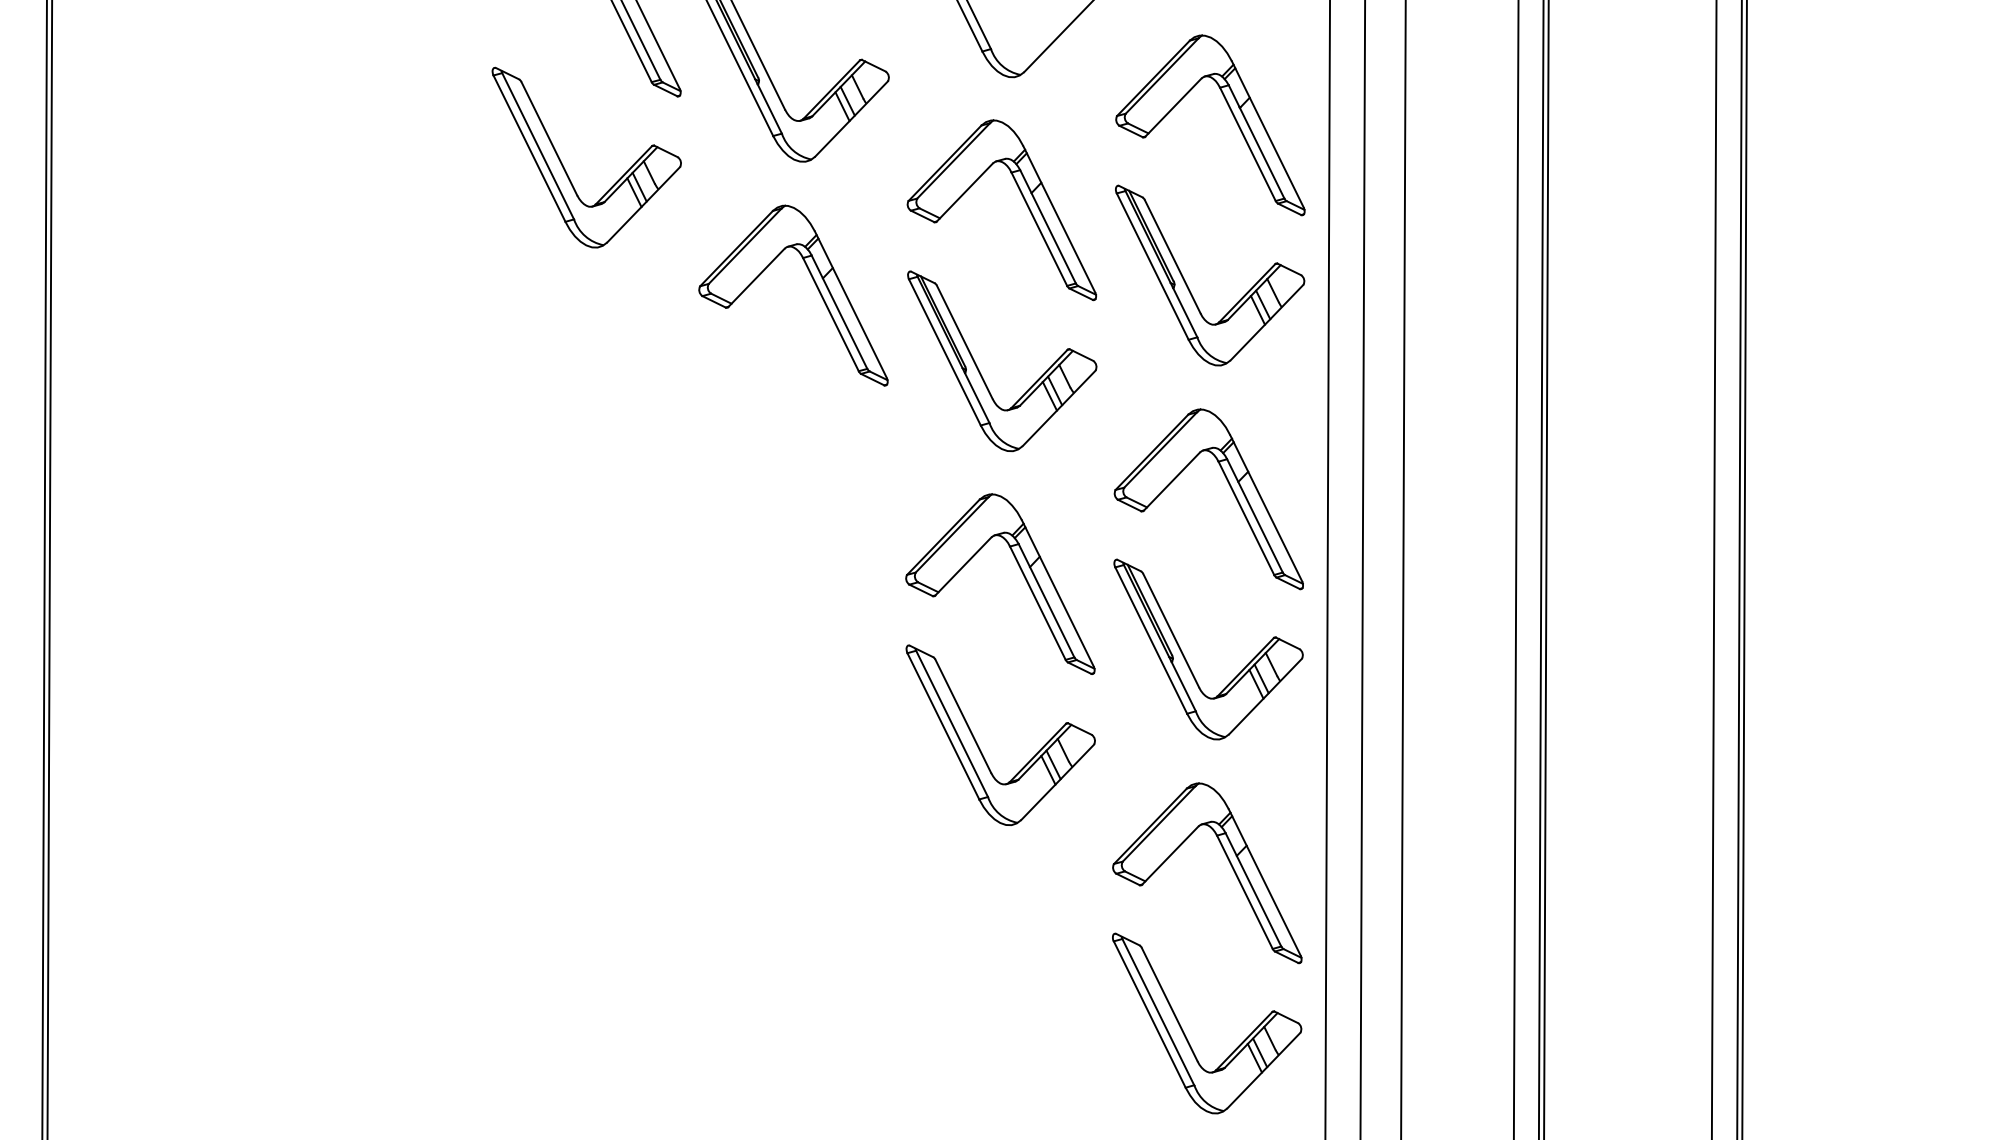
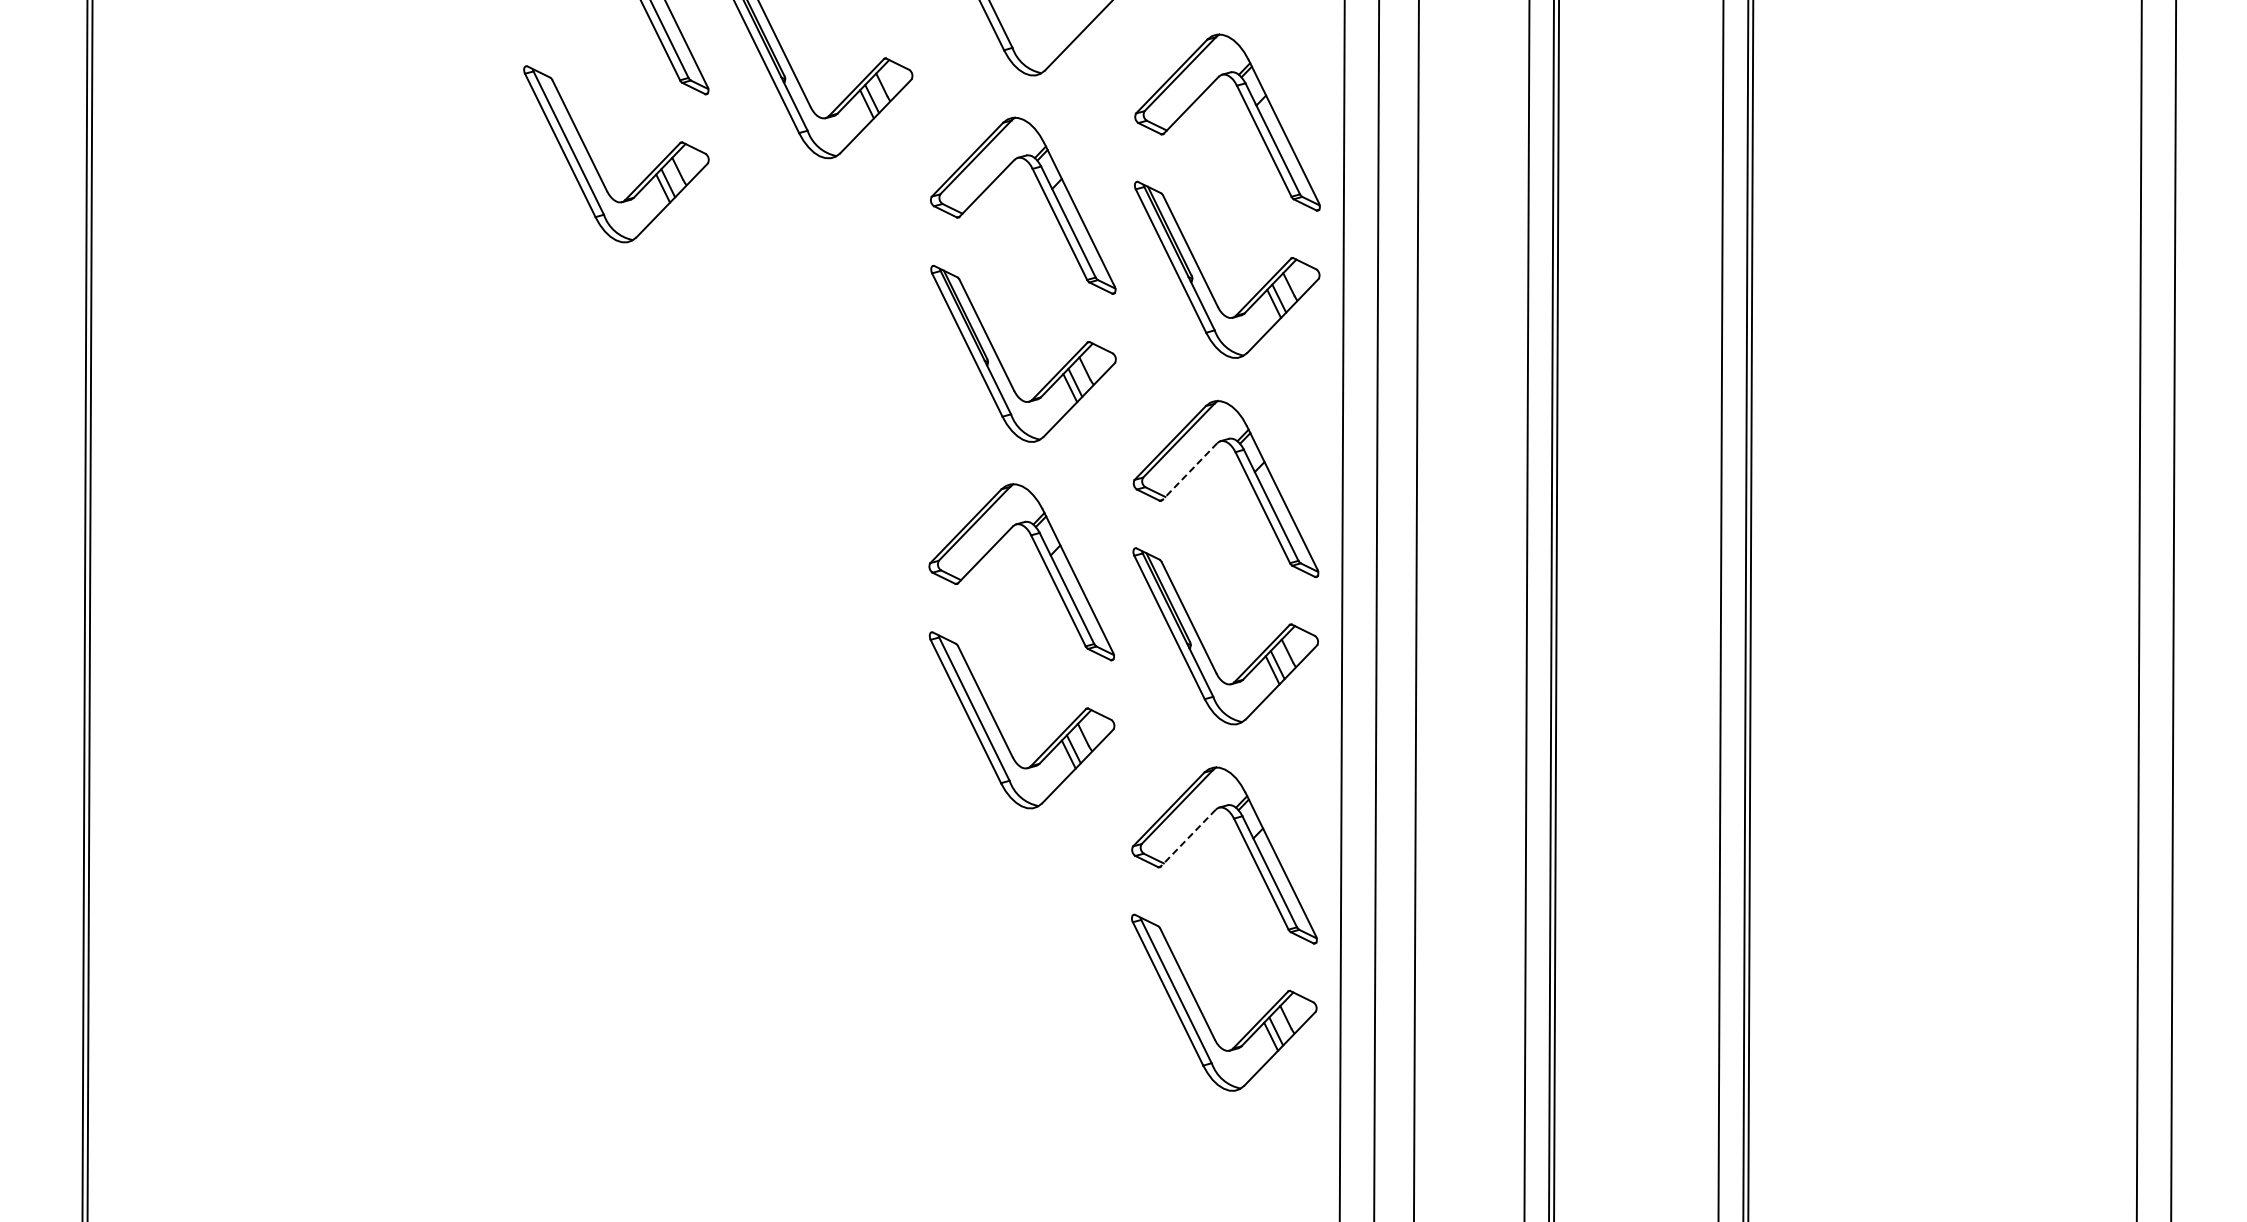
part: (815, 285) -> (840, 279), removed
line: (1171, 481) -> (1189, 471), solid -> dashed
line: (1170, 855) -> (1188, 838), solid -> dashed

